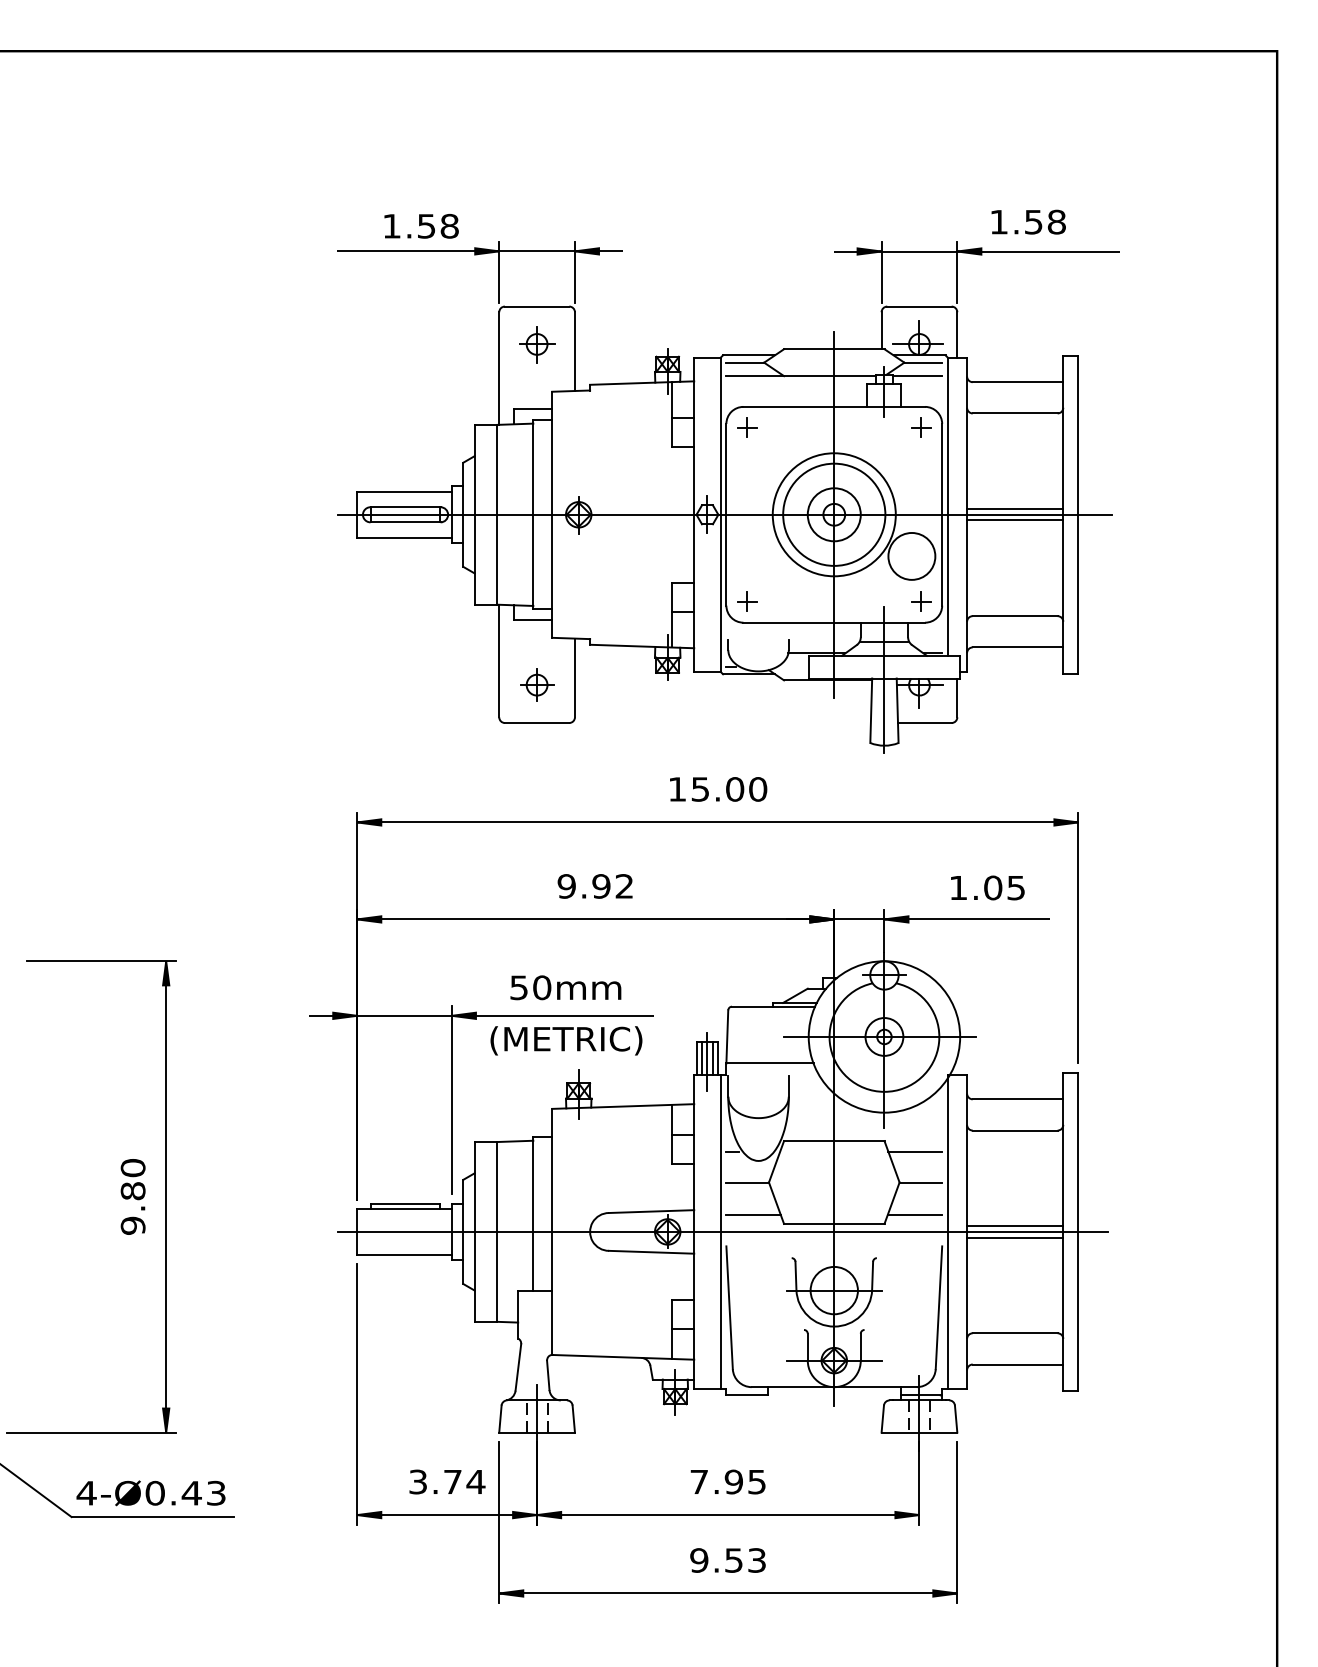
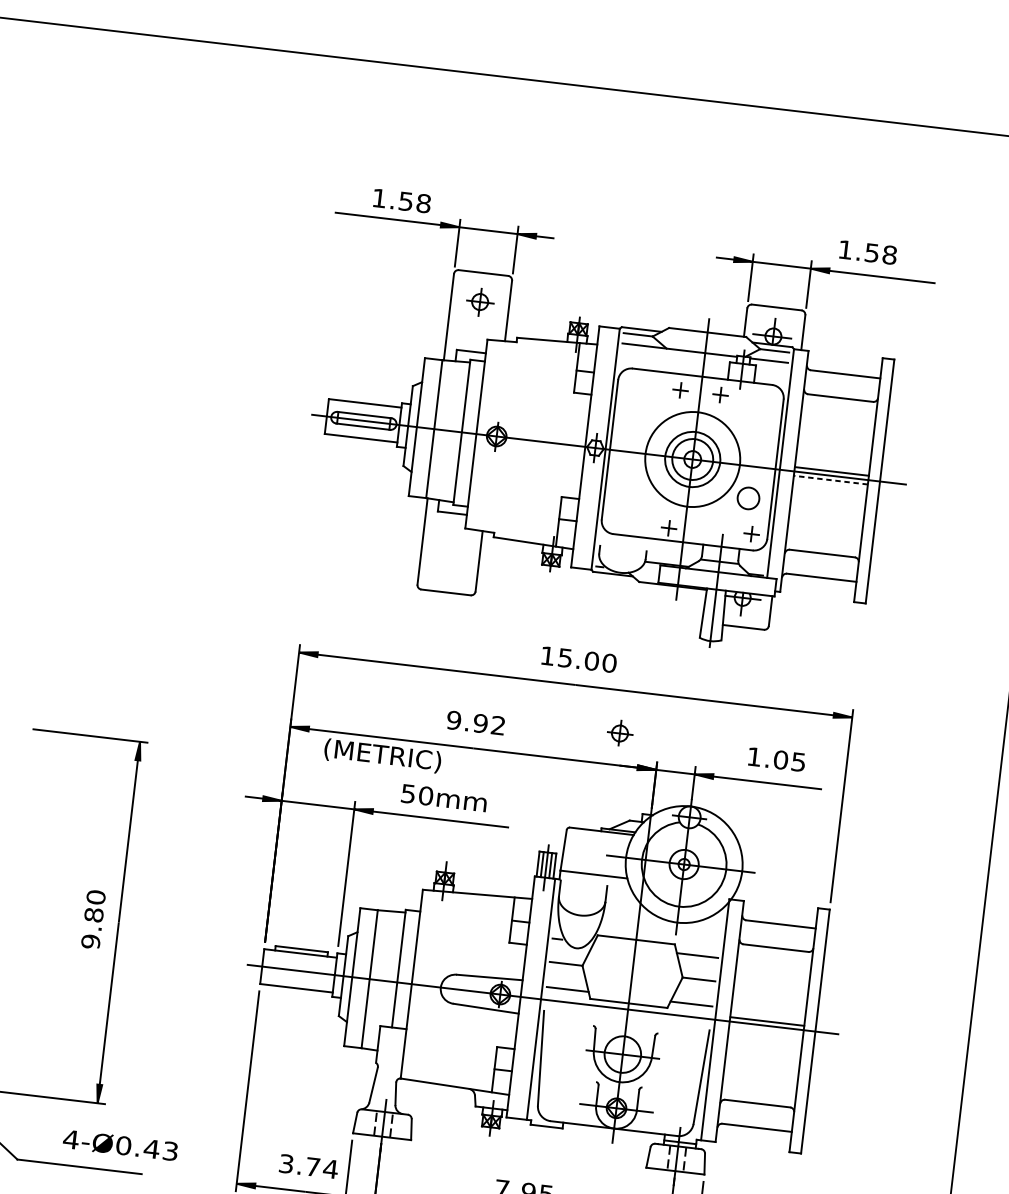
part: (747, 427) -> (680, 390), moved
part: (921, 427) -> (720, 394), moved
circle: (834, 514) -> (692, 459), size x0.7
line: (1014, 520) -> (830, 480), solid -> dashed
circle: (911, 555) -> (748, 497), size x0.6
part: (747, 601) -> (669, 528), moved
part: (537, 684) -> (620, 733), moved
text: (566, 1040) -> (382, 755), moved
line: (1015, 1237) -> (766, 1030), removed
text: (150, 1493) -> (120, 1145), moved

